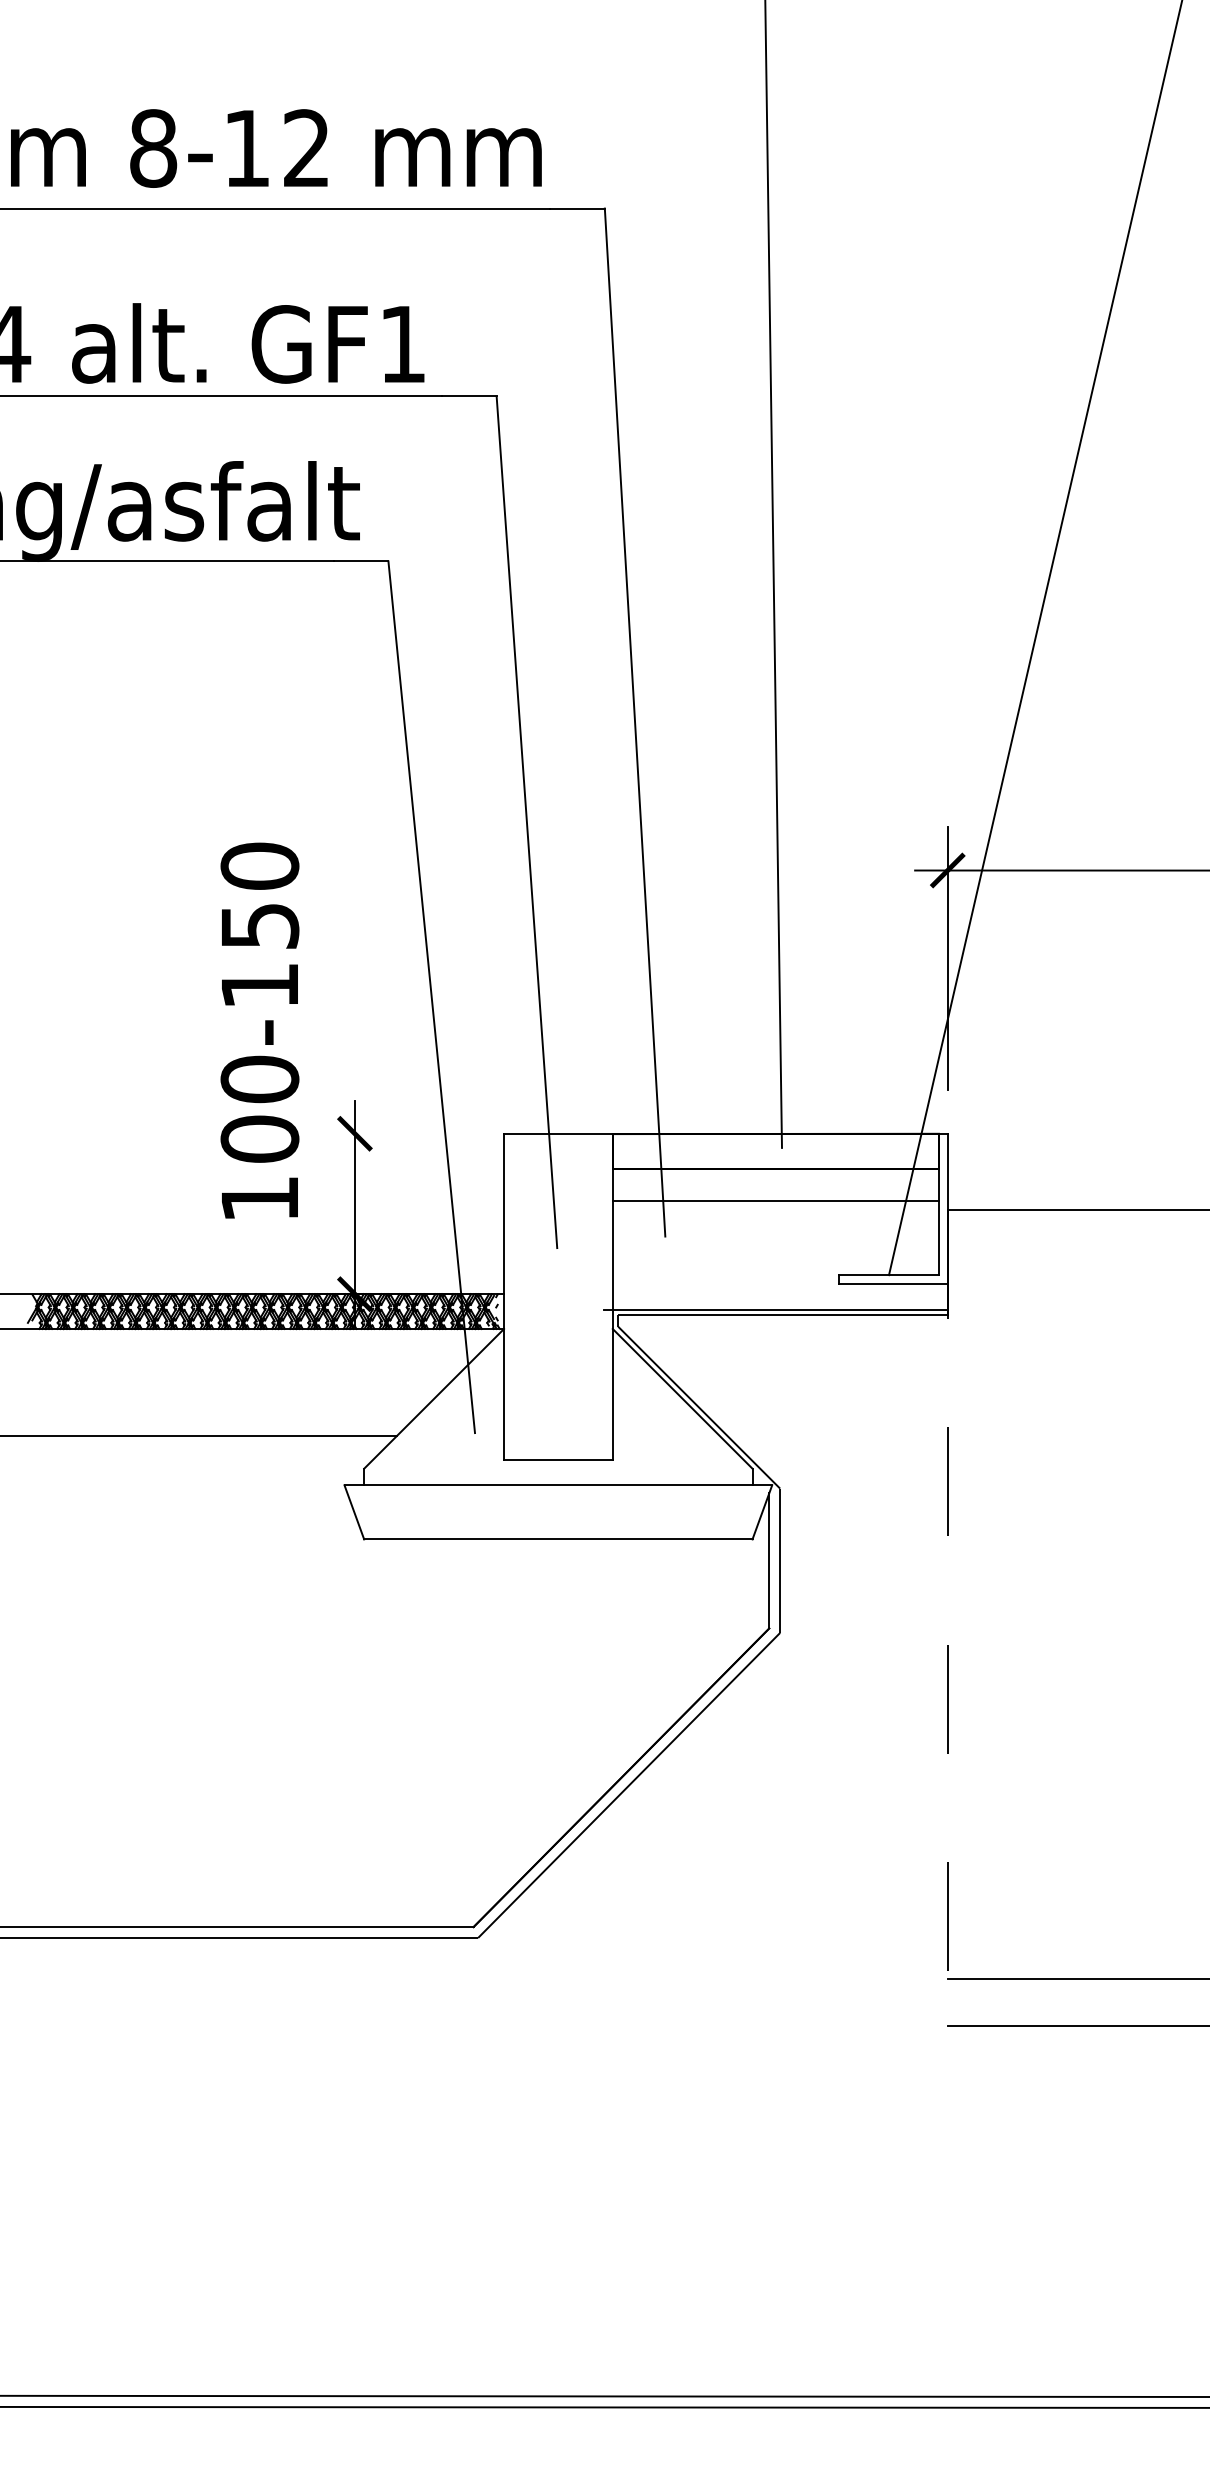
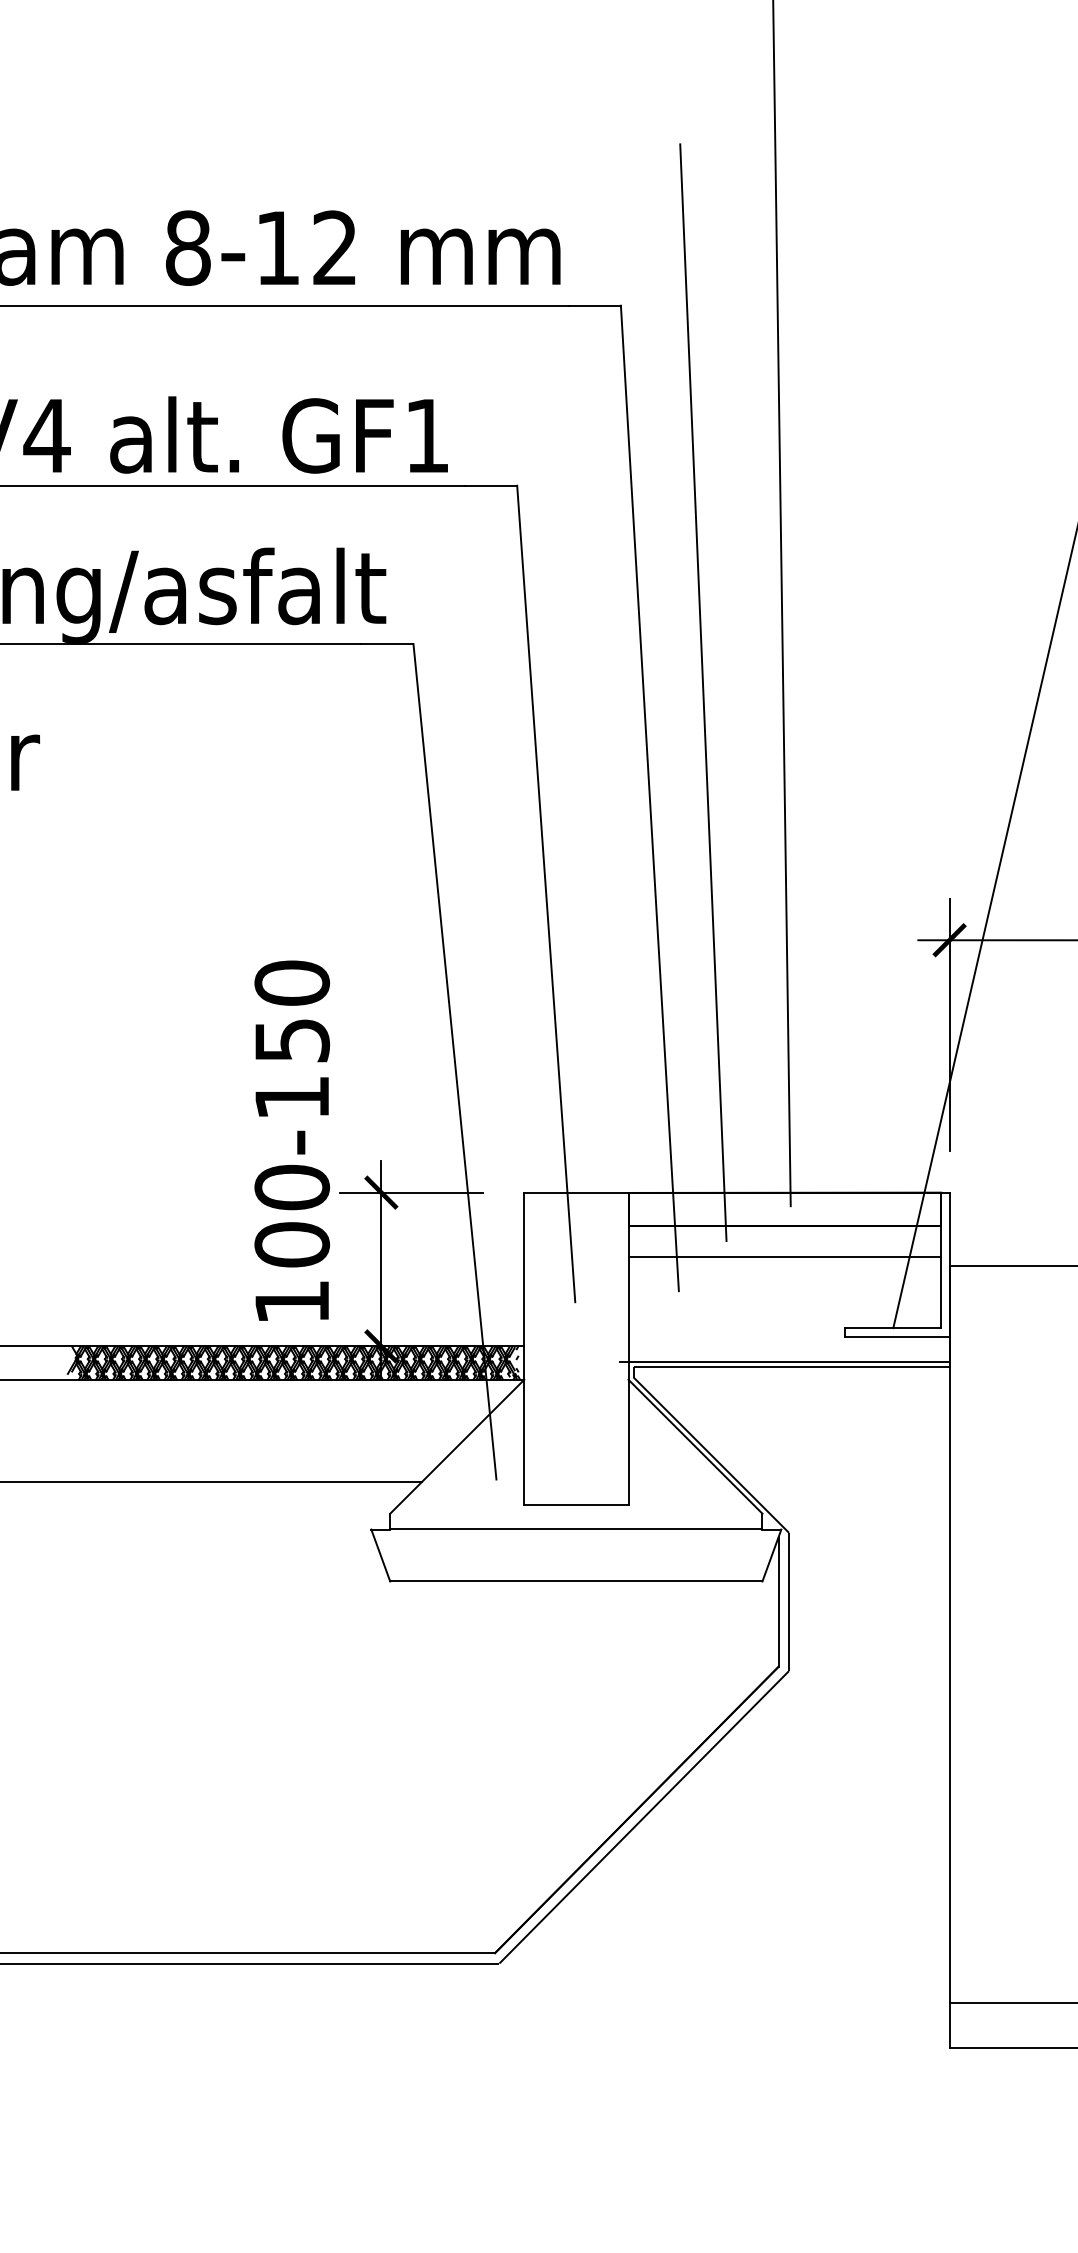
line: (690, 612) -> (703, 692), added
text: (259, 1030) -> (291, 1140), moved
line: (385, 1133) -> (410, 1192), added
line: (947, 1617) -> (949, 1656), dashed -> solid

